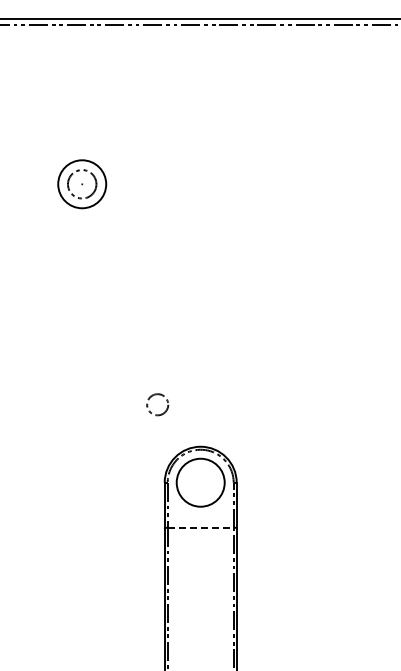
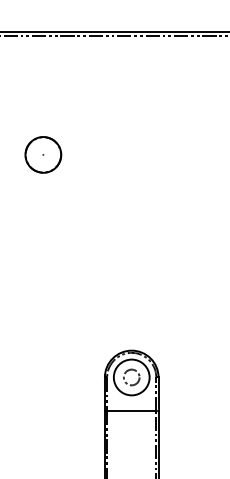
circle: (81, 184) -> (42, 155), size x1.67
circle: (157, 404) -> (131, 377), moved
line: (200, 527) -> (131, 410), dashed -> solid

